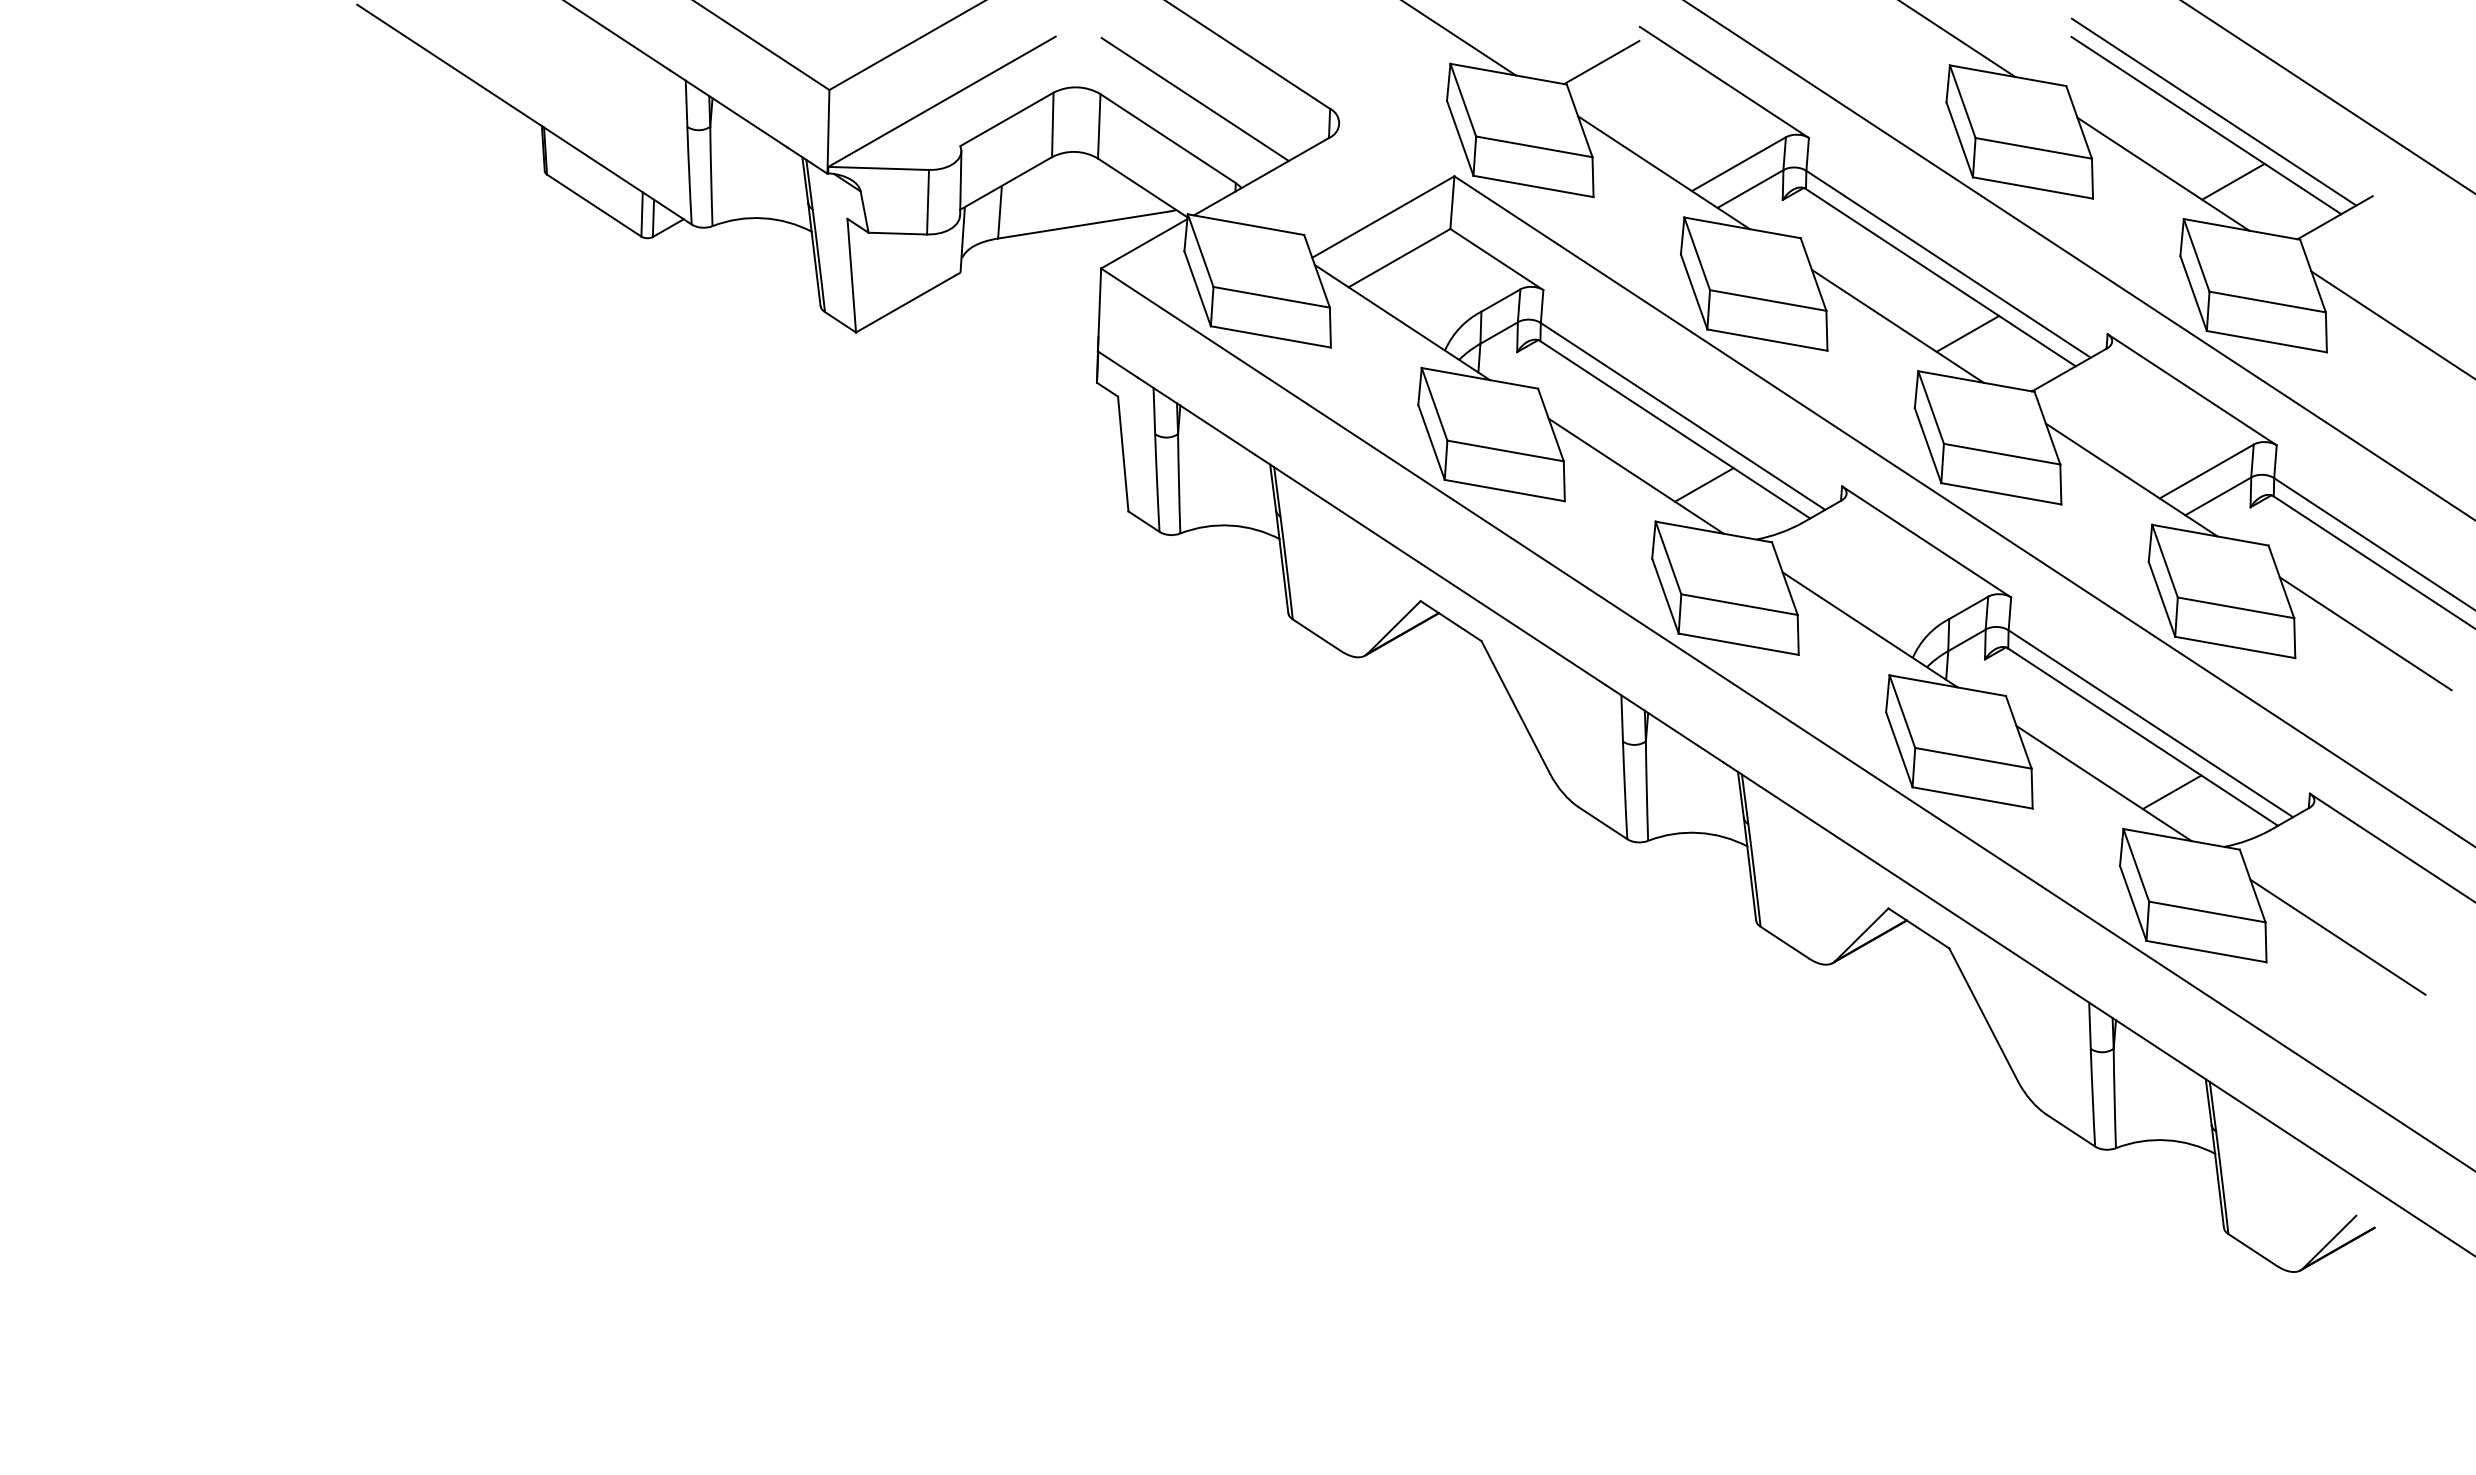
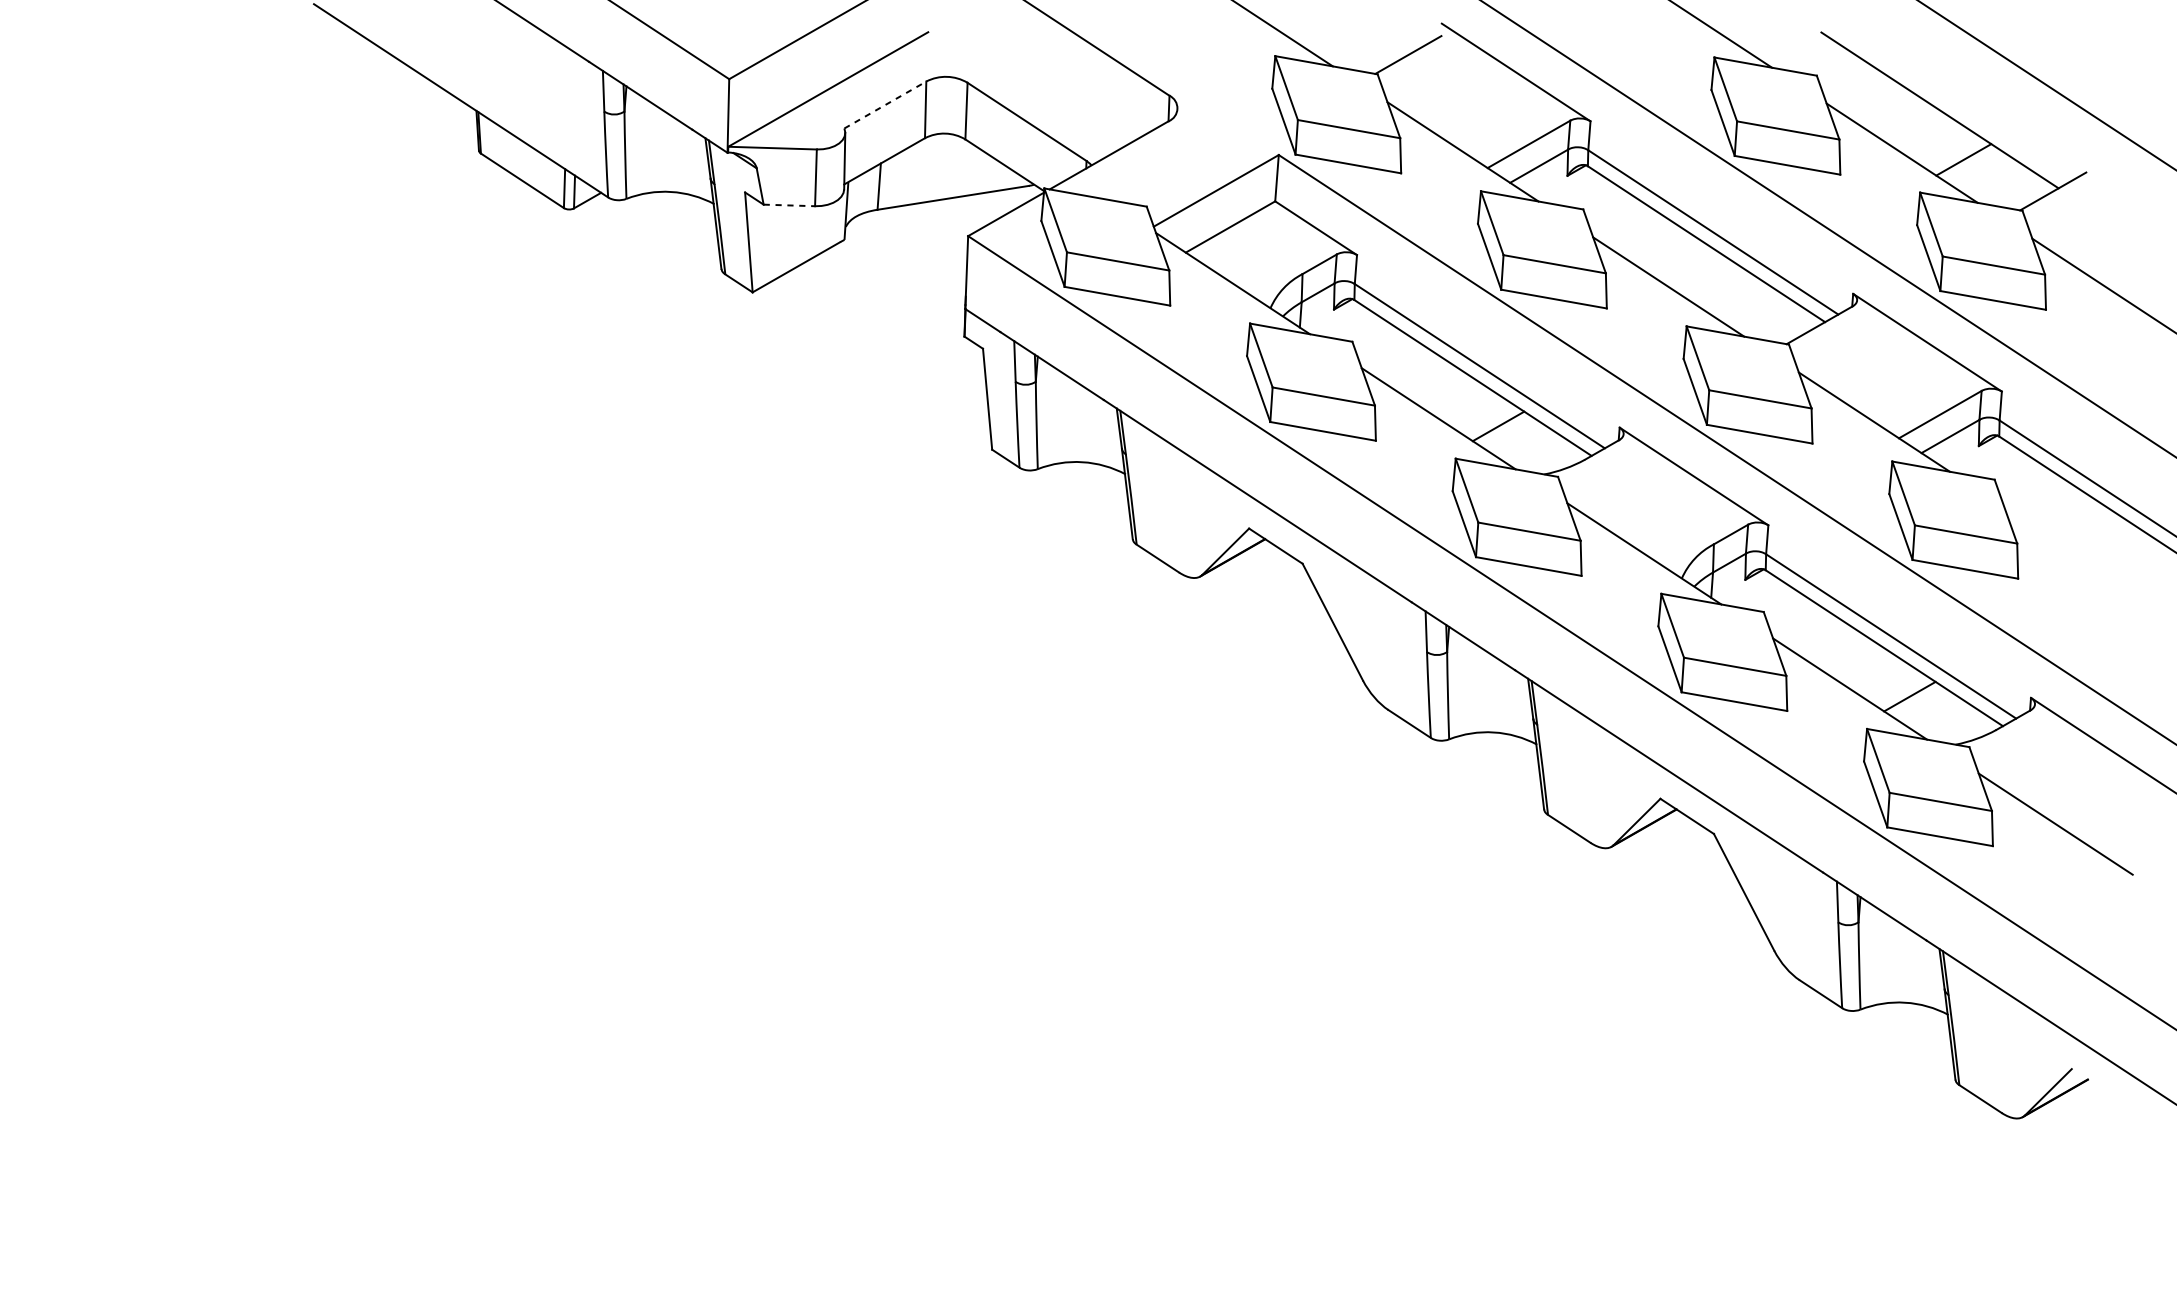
line: (1194, 99) -> (1050, 87), removed
line: (2213, 111) -> (1946, 98), removed
line: (1006, 119) -> (884, 105), solid -> dashed
line: (898, 233) -> (789, 205), solid -> dashed
line: (1967, 333) -> (1729, 293), removed
line: (2365, 633) -> (2079, 557), removed

